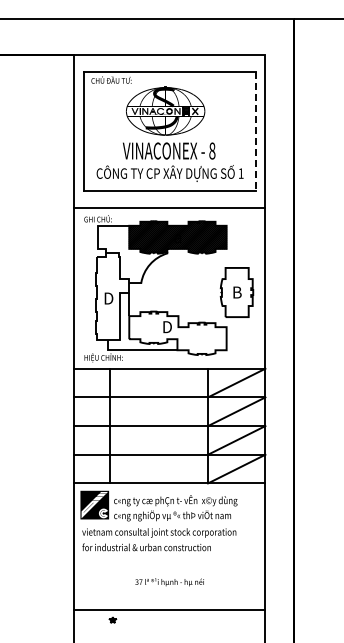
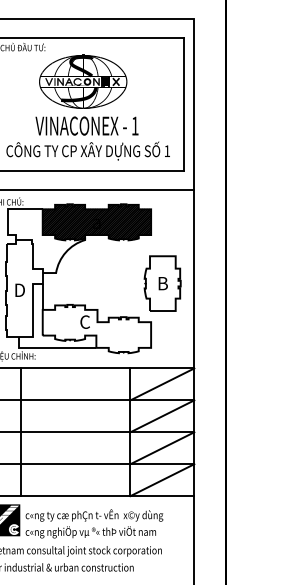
line: (255, 131) -> (183, 104), dashed -> solid
text: (212, 150) -> (135, 125), 8 -> 1
text: (167, 327) -> (85, 322), D -> C

